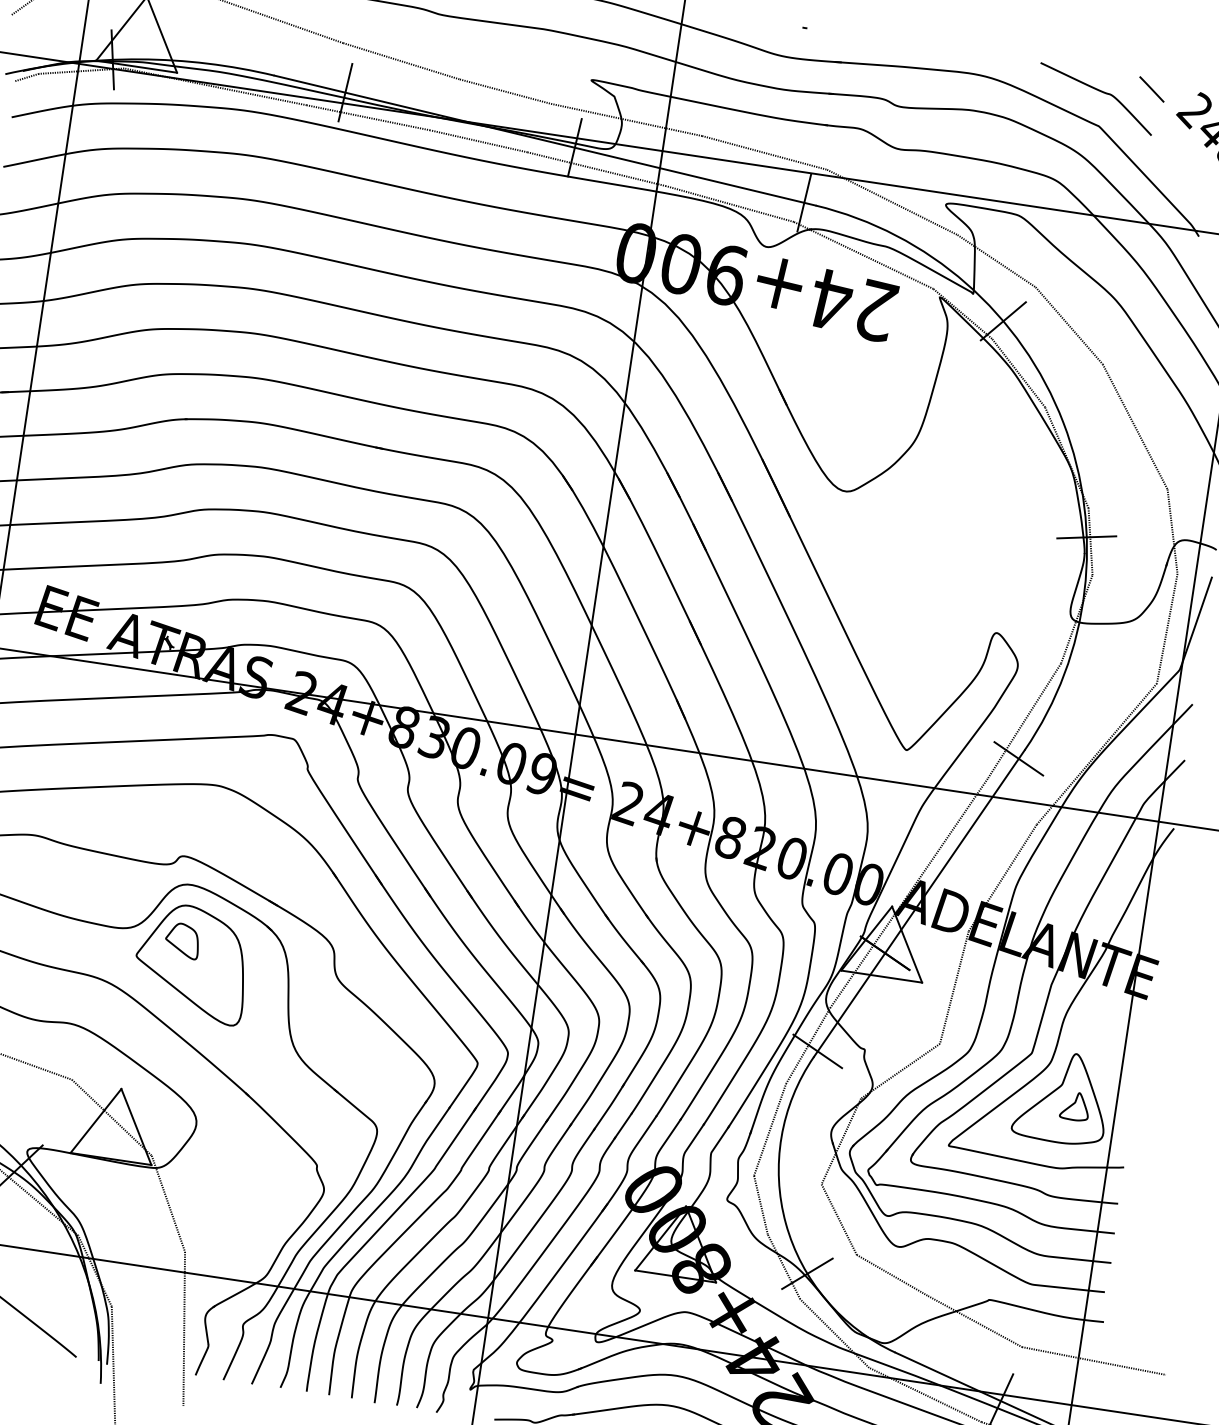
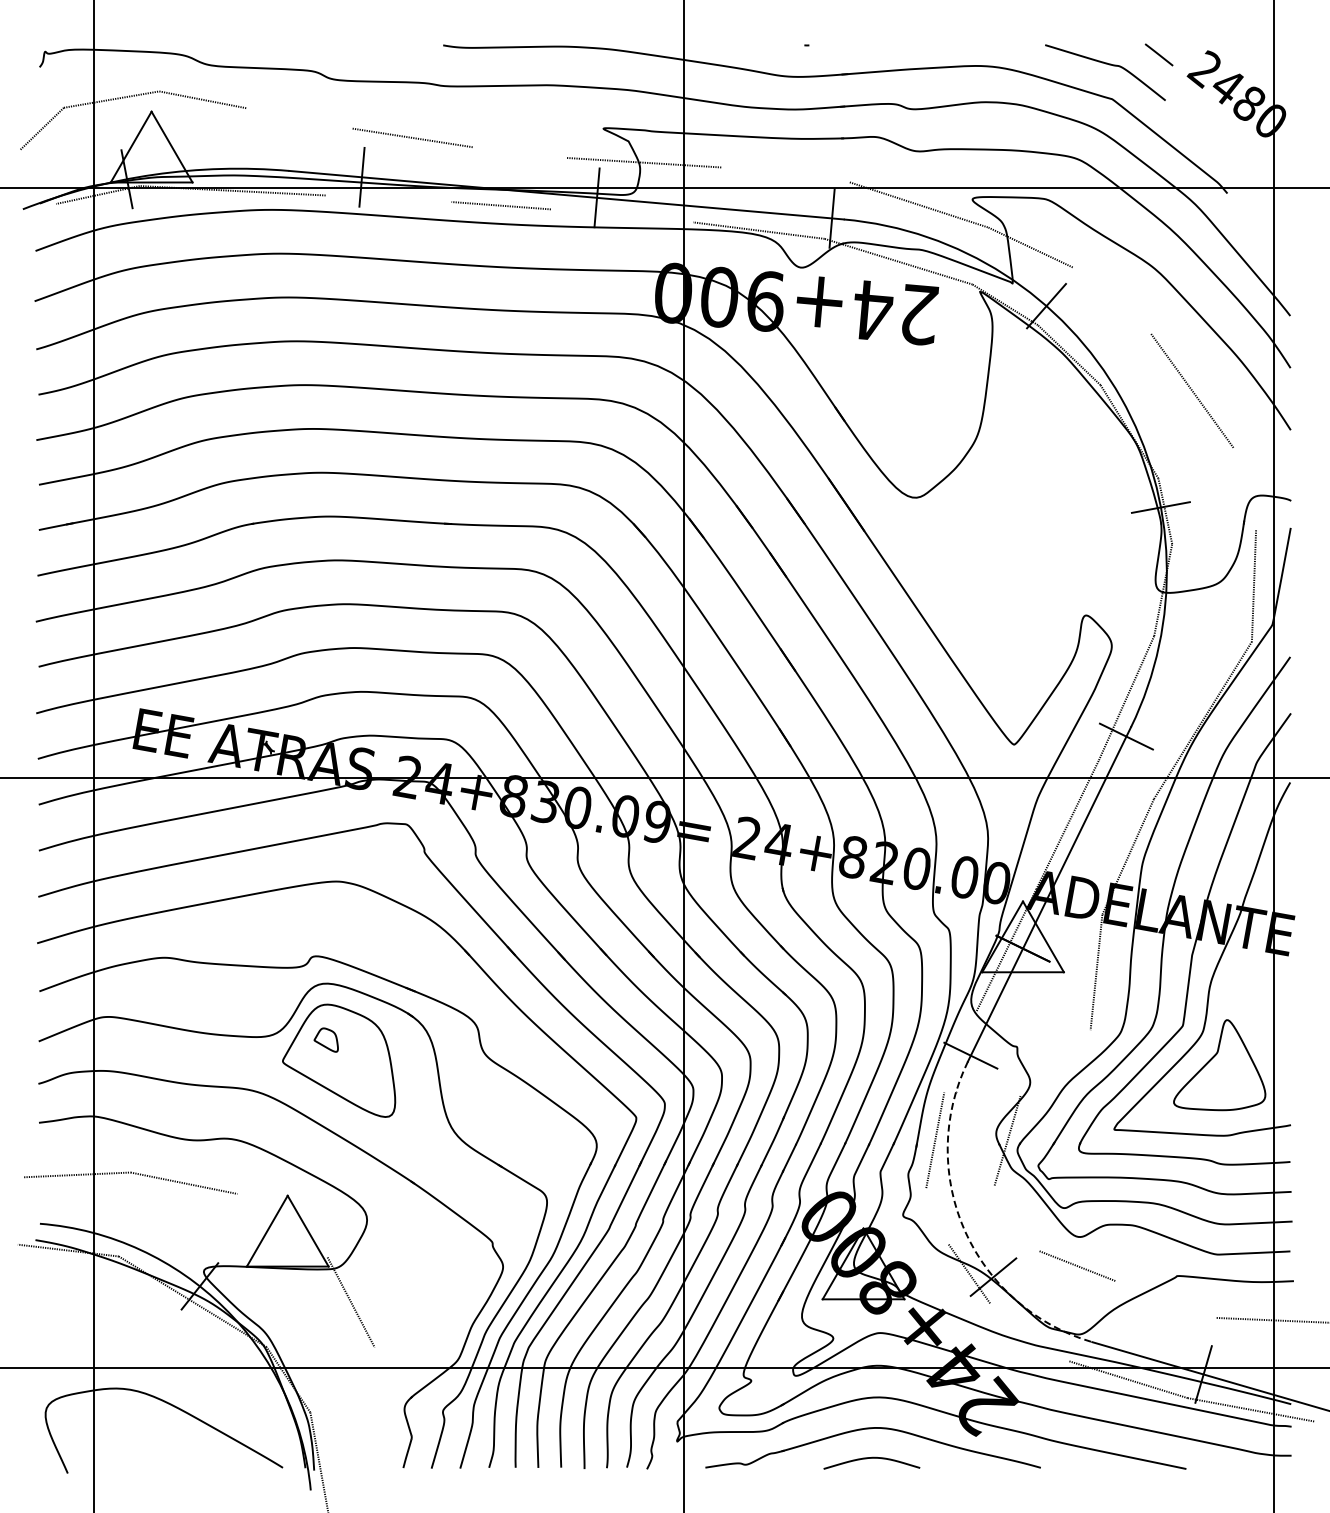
line: (292, 25) -> (299, 118), removed
line: (26, 77) -> (44, 209), removed
line: (505, 91) -> (520, 152), removed
line: (368, 117) -> (388, 198), removed
line: (764, 152) -> (785, 174), removed
line: (596, 168) -> (621, 215), removed
line: (1069, 325) -> (1112, 300), removed
line: (1172, 531) -> (1244, 489), removed
part: (181, 940) -> (325, 1039), size x0.7
line: (808, 1045) -> (960, 1051), removed
line: (900, 1071) -> (1055, 1063), removed
part: (1075, 1105) -> (1233, 1071), removed
line: (111, 1117) -> (282, 1225), removed
line: (761, 1205) -> (937, 1216), removed
line: (838, 1219) -> (1016, 1218), removed
arc: (785, 1223) -> (964, 1230), solid -> dashed
line: (975, 1321) -> (1166, 1299), removed
line: (183, 1328) -> (384, 1423), removed
line: (834, 1333) -> (1029, 1332), removed

